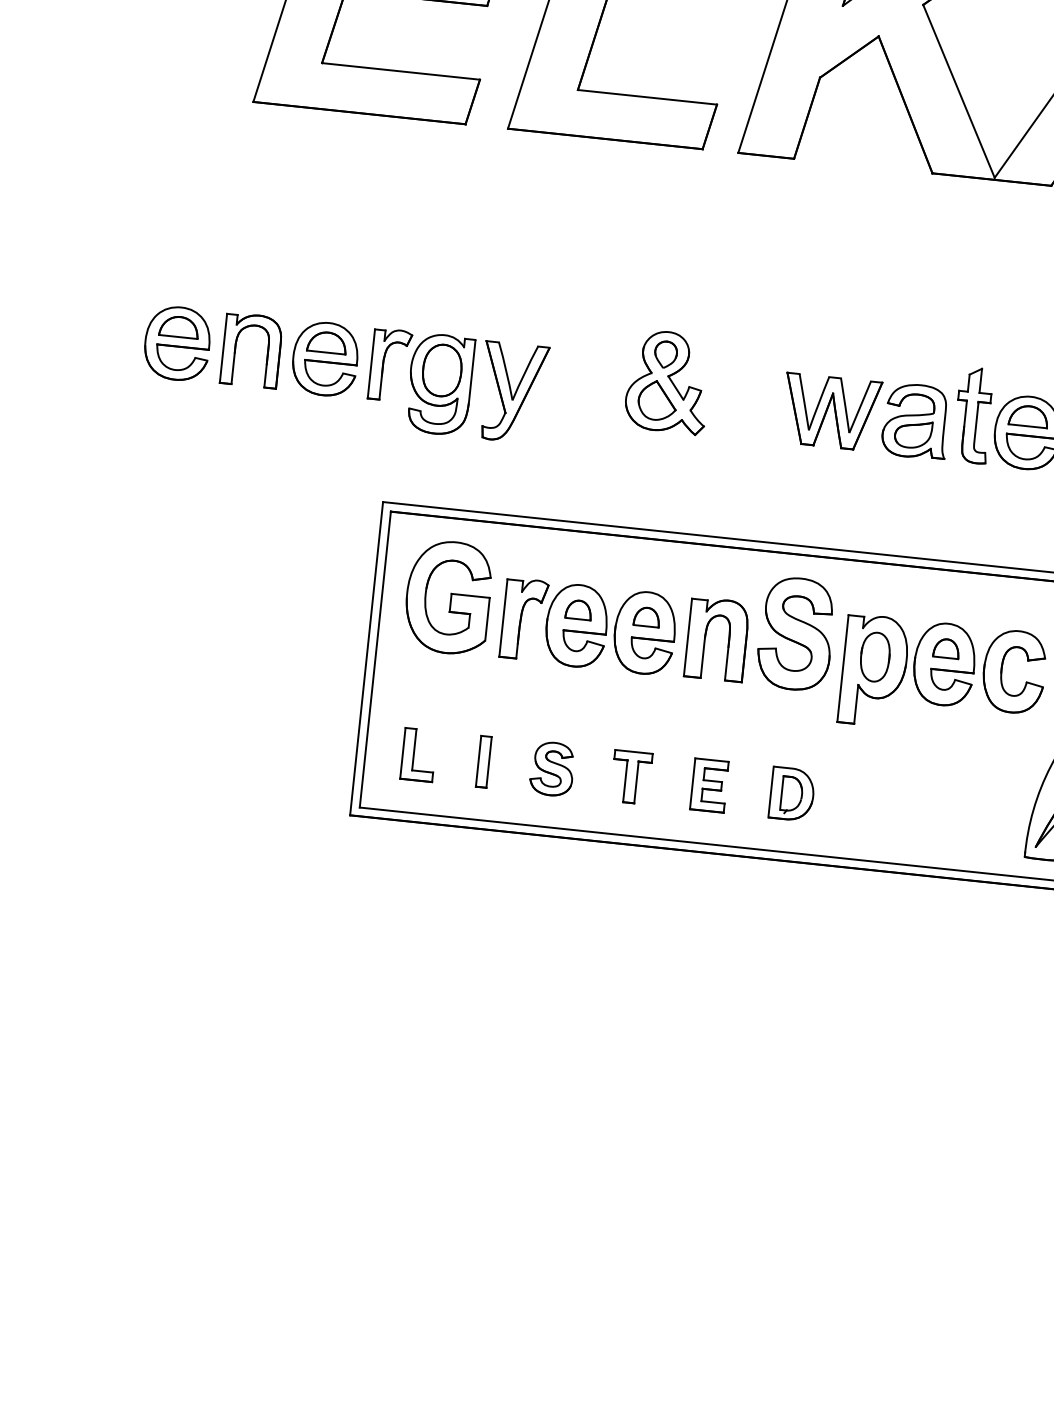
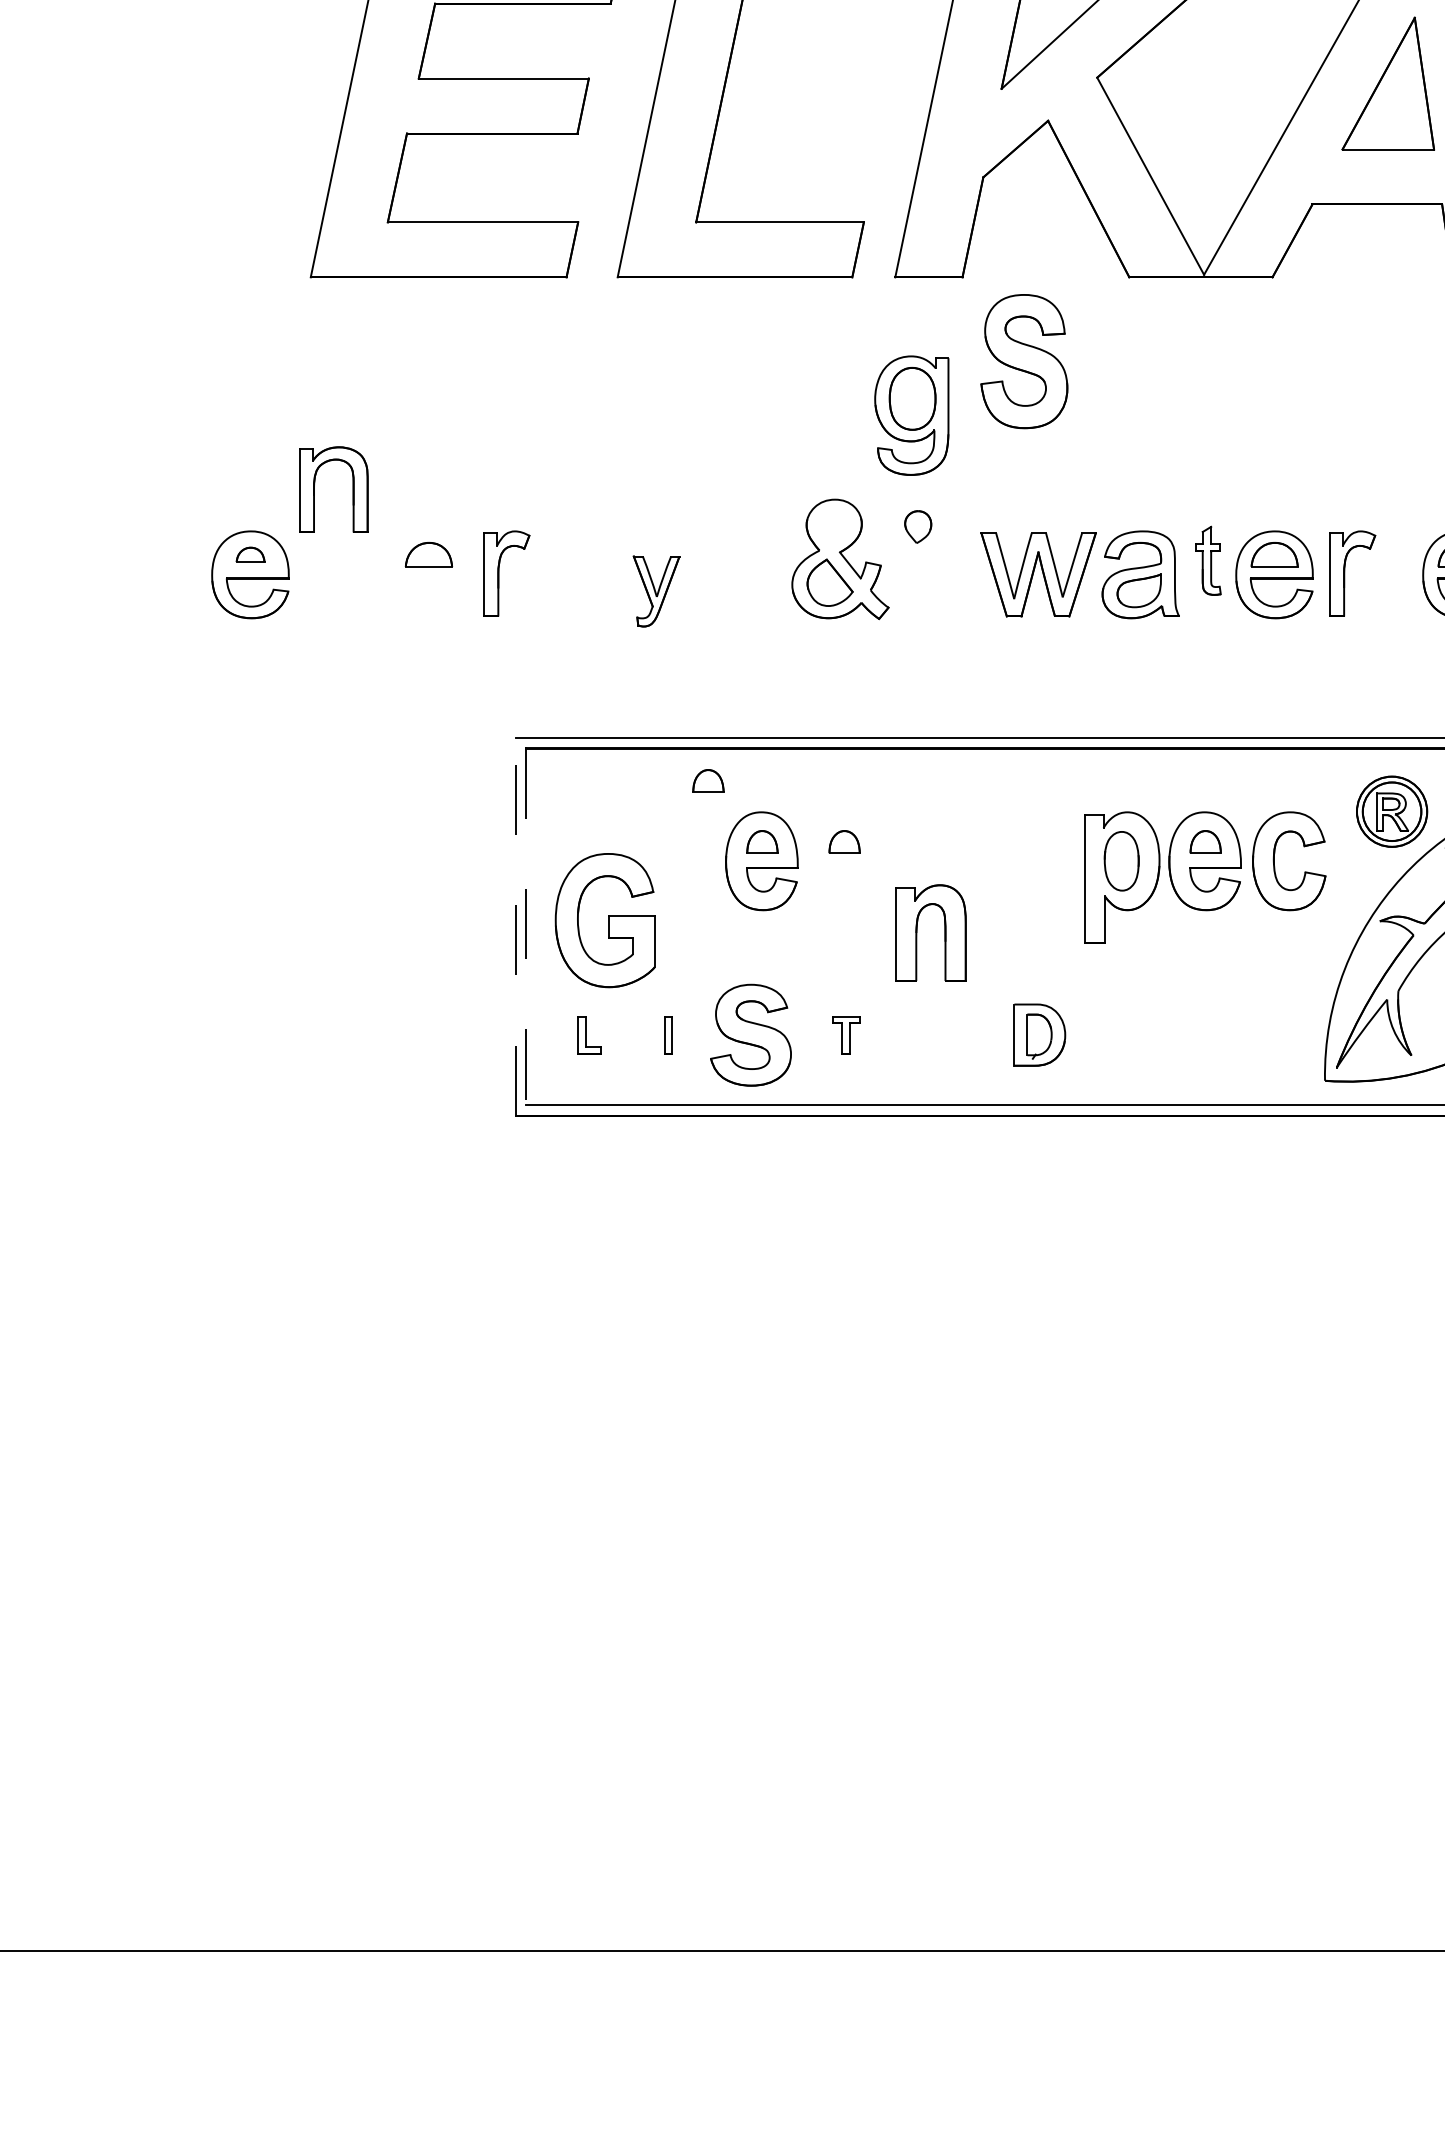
part: (179, 326) -> (250, 554), size x0.6
part: (236, 343) -> (315, 483), moved
part: (666, 354) -> (918, 526), moved
part: (325, 358) -> (428, 574), removed
part: (439, 384) -> (911, 415), moved
part: (512, 392) -> (656, 591), size x0.6
part: (973, 415) -> (1208, 560), size x0.6
part: (539, 554) -> (708, 780), added
part: (447, 597) -> (604, 920), moved
part: (524, 618) -> (698, 859), removed
part: (644, 633) -> (843, 861), removed
part: (796, 633) -> (1024, 361), moved
part: (705, 637) -> (917, 932), moved
line: (366, 658) -> (515, 926), solid -> dashed
line: (375, 660) -> (526, 927), solid -> dashed
part: (418, 755) -> (589, 1035), size x0.6
part: (484, 762) -> (668, 1035), size x0.6
part: (552, 768) -> (750, 1034), size x1.6
part: (631, 777) -> (846, 1035), size x0.6
part: (709, 785) -> (940, 1035), removed

